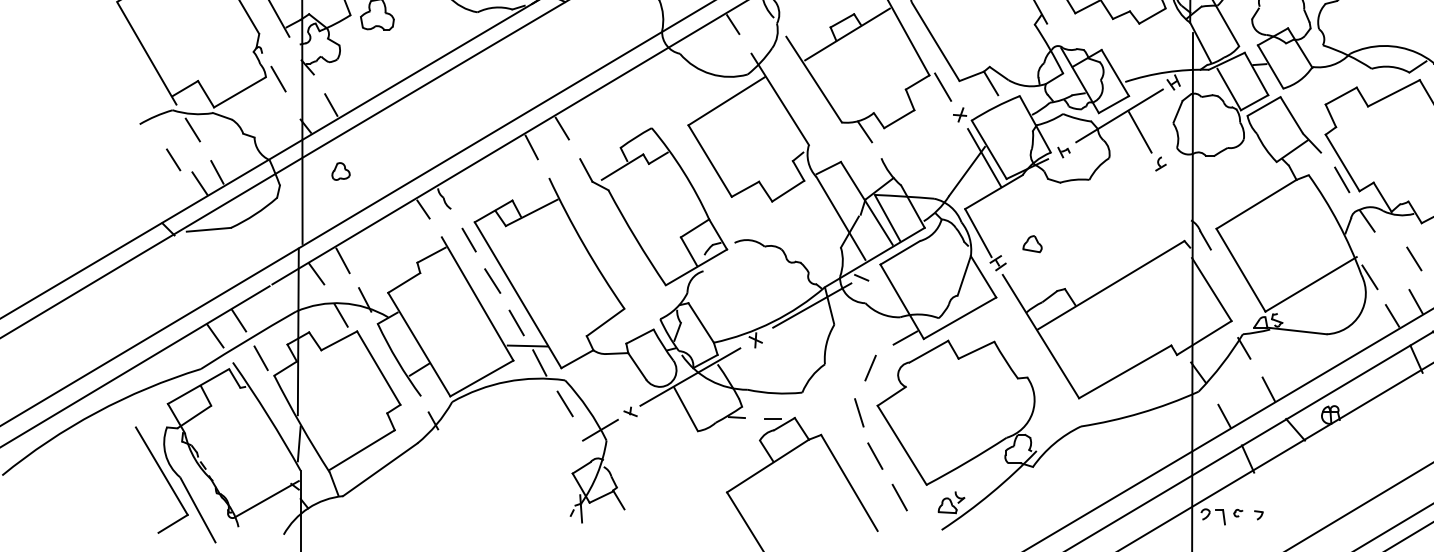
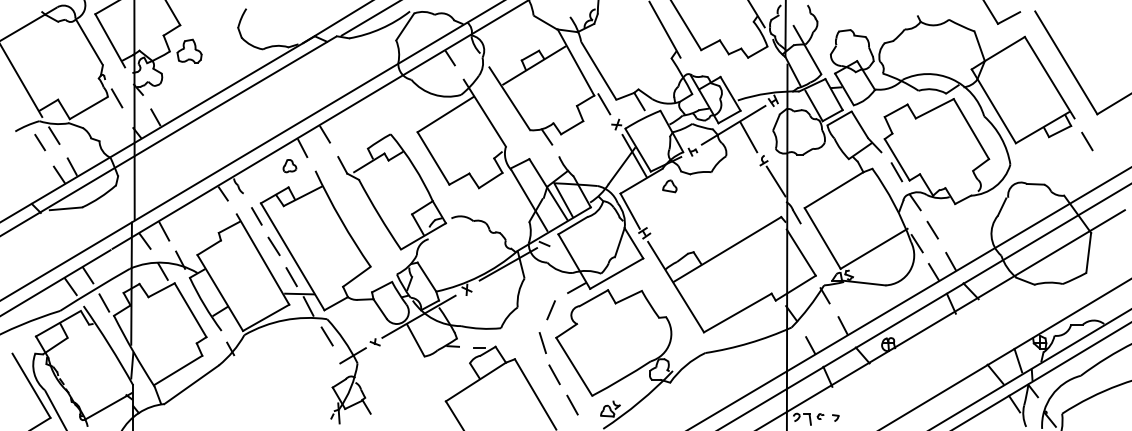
line: (172, 159) -> (39, 142), moved
part: (340, 172) -> (289, 166), moved
line: (1176, 192) -> (775, 181), added
part: (1032, 244) -> (669, 186), moved
line: (1413, 257) -> (932, 229), moved

